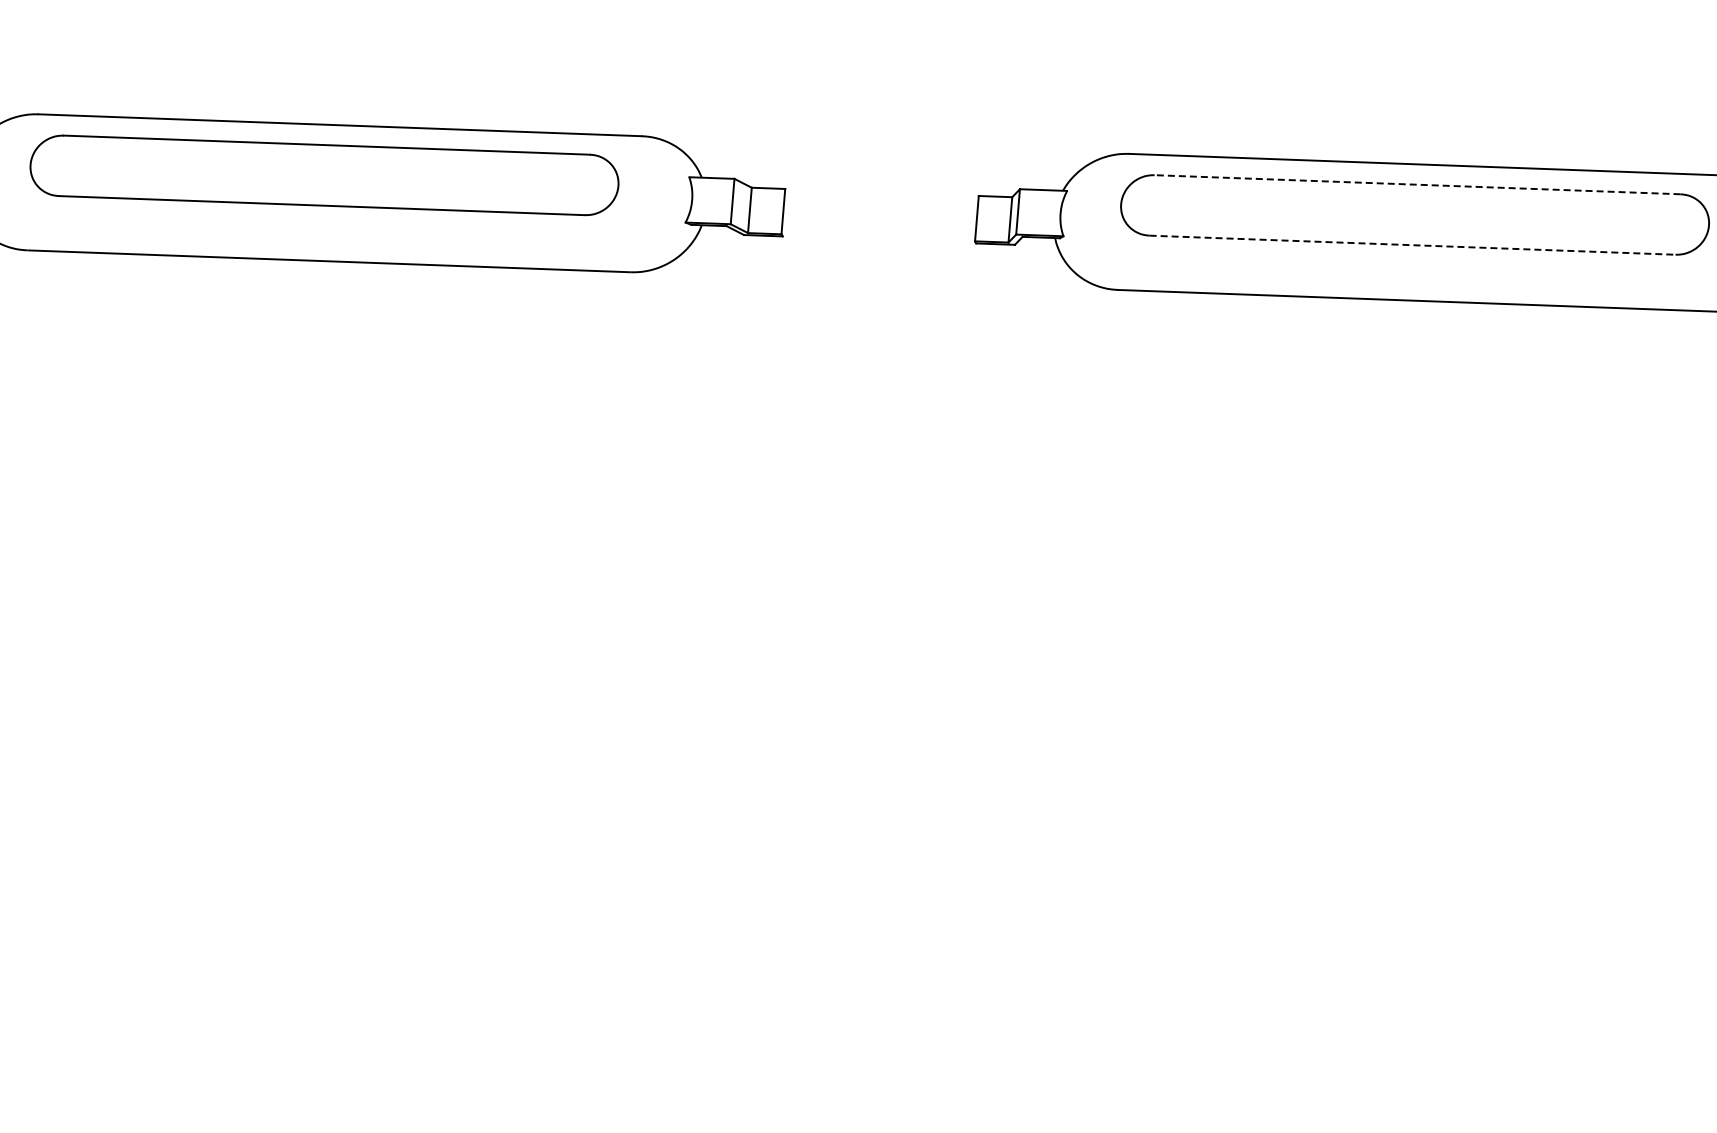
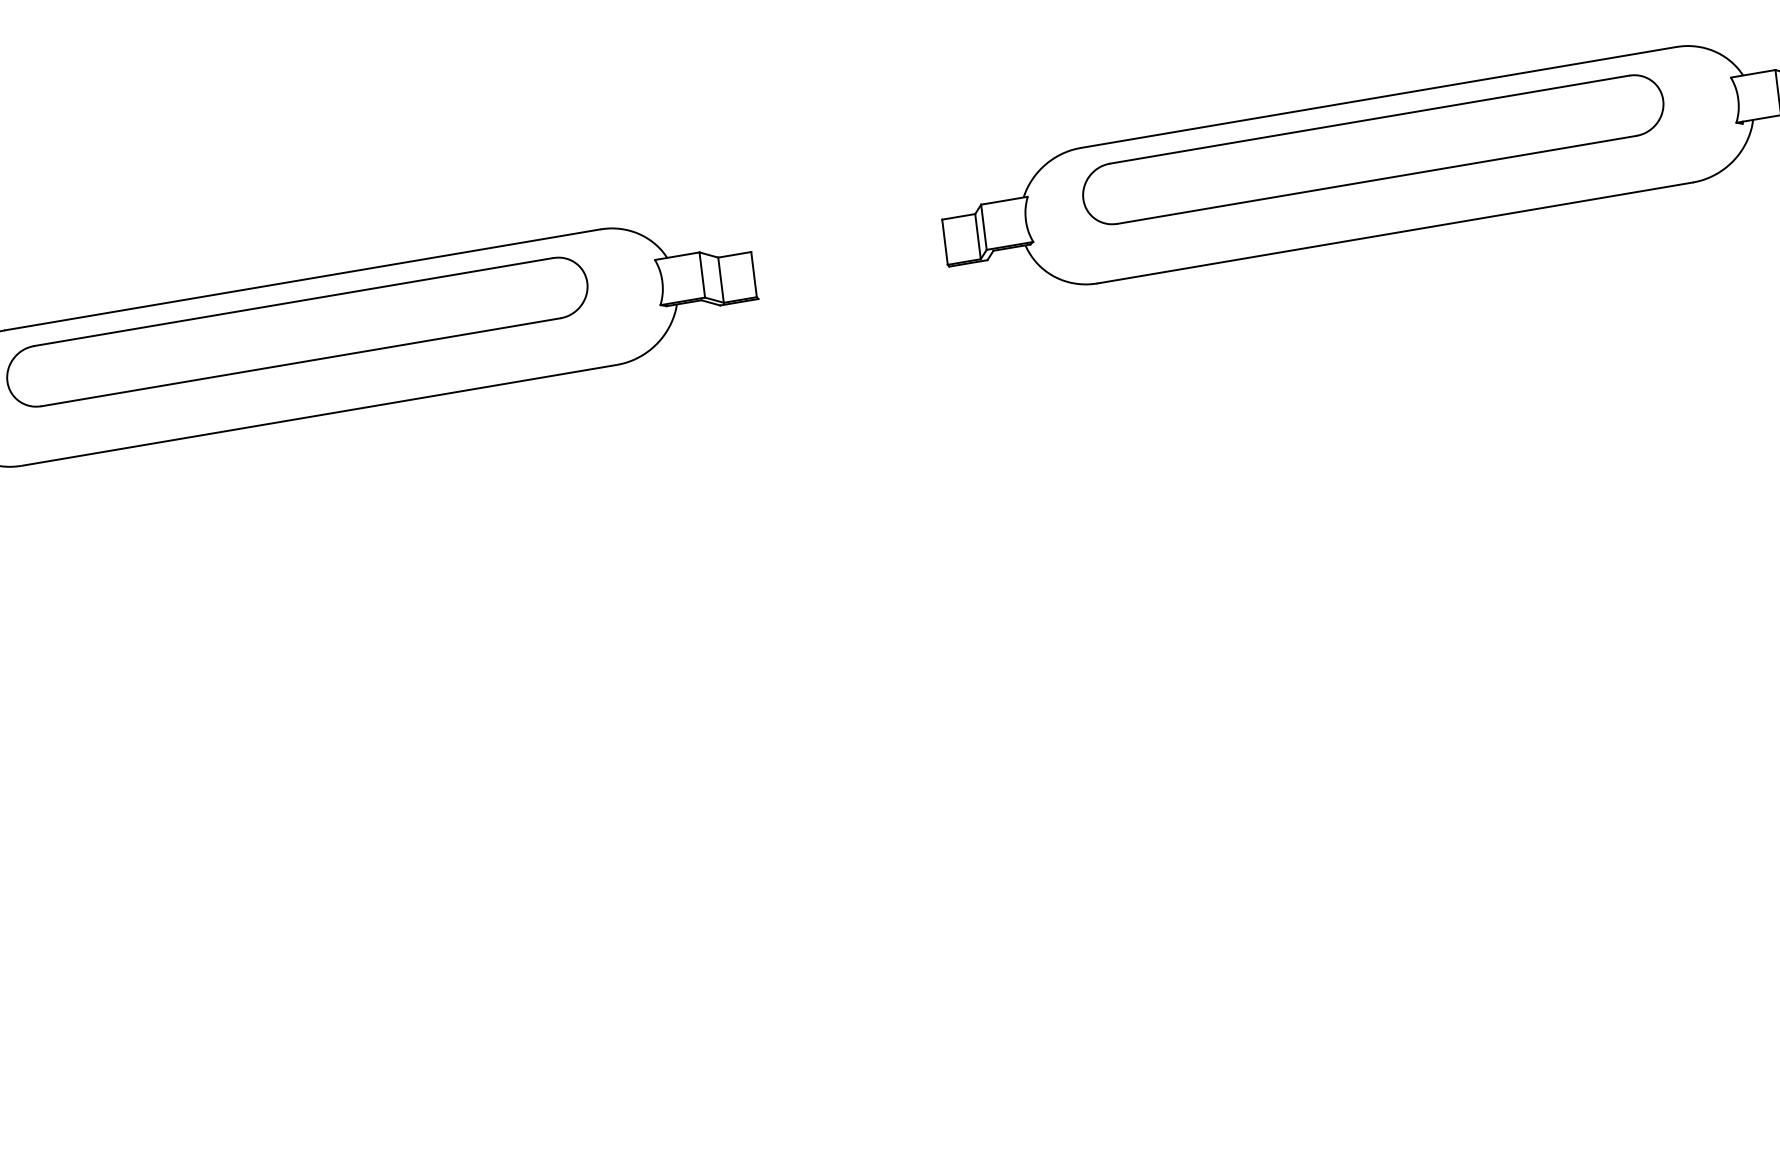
line: (1417, 184) -> (1369, 119), dashed -> solid
line: (1413, 244) -> (1377, 179), dashed -> solid

